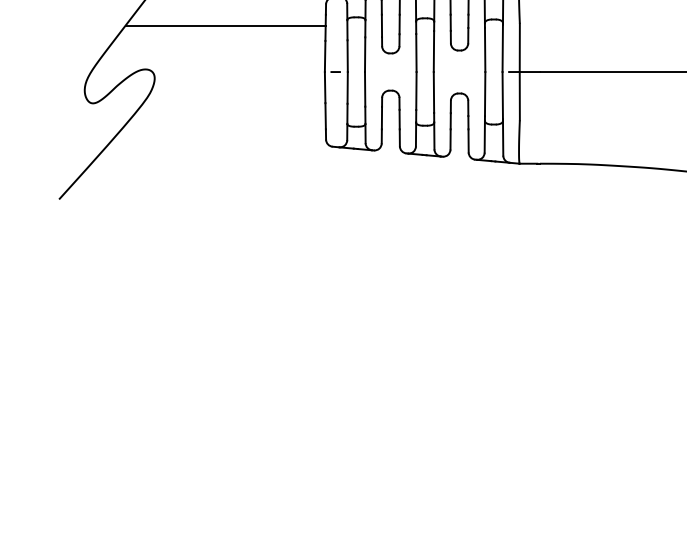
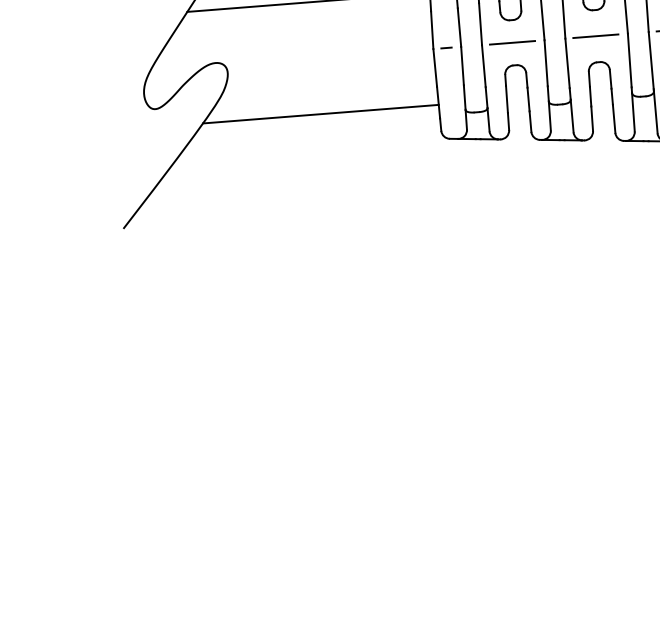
line: (389, 72) -> (511, 43), added
line: (458, 72) -> (595, 36), added
line: (228, 118) -> (321, 114), added

